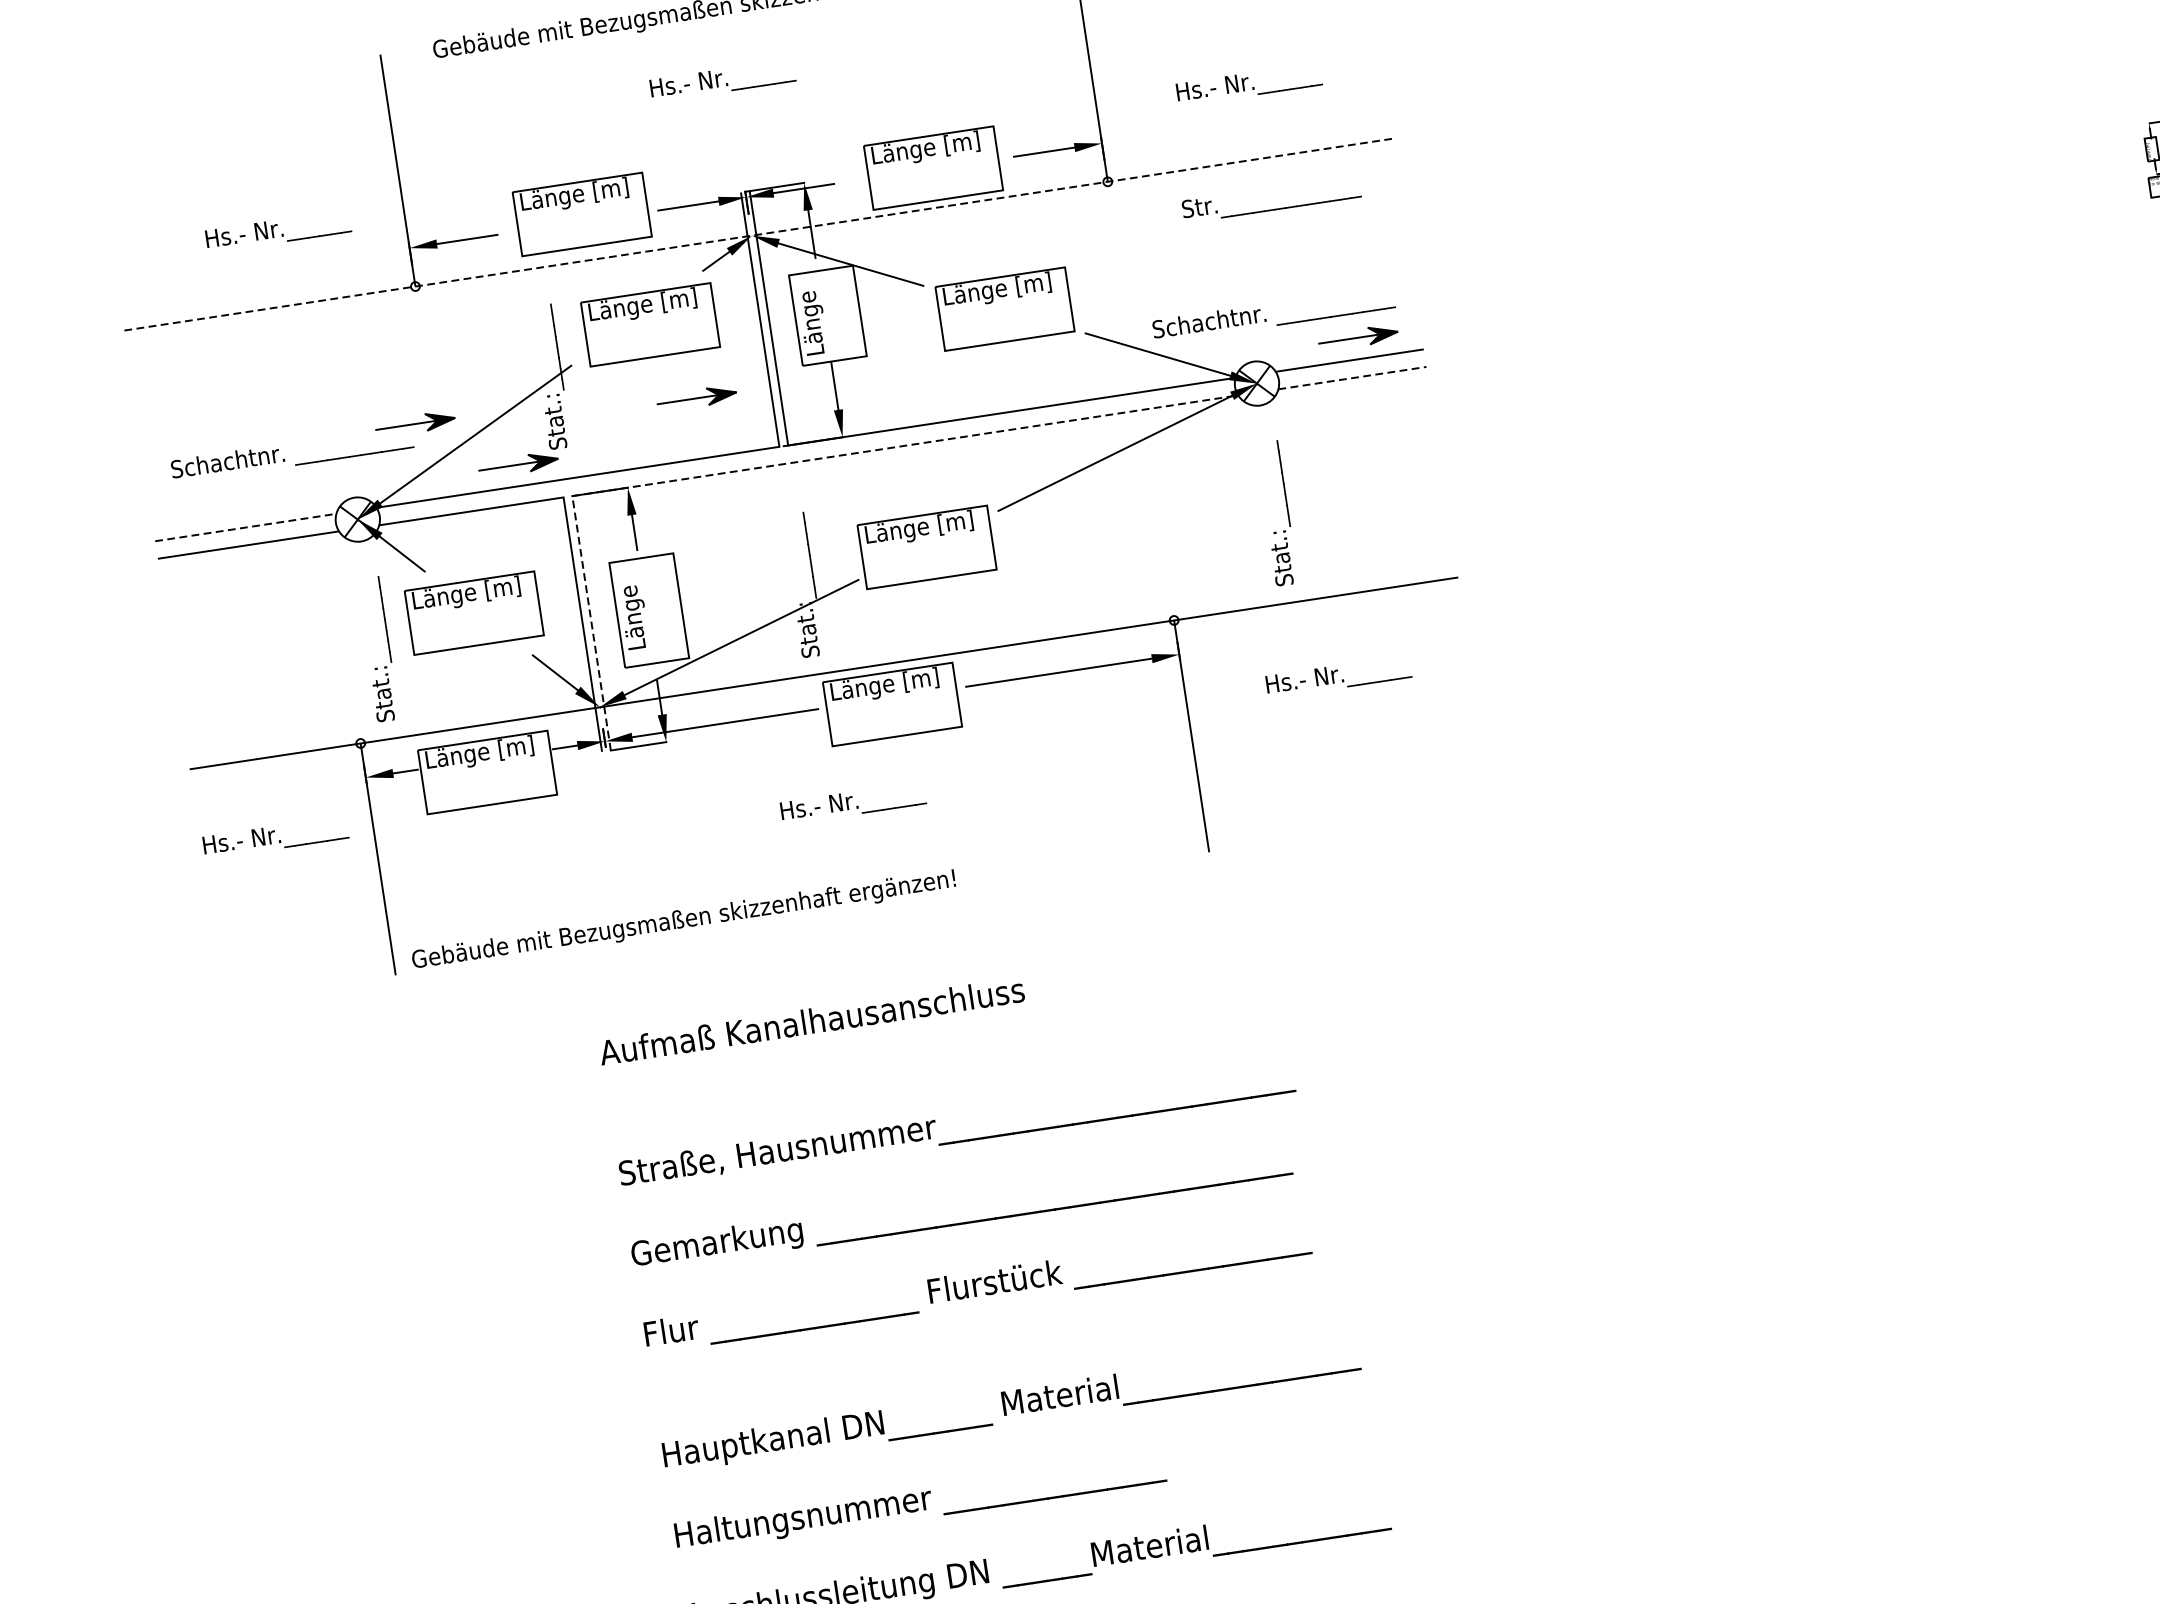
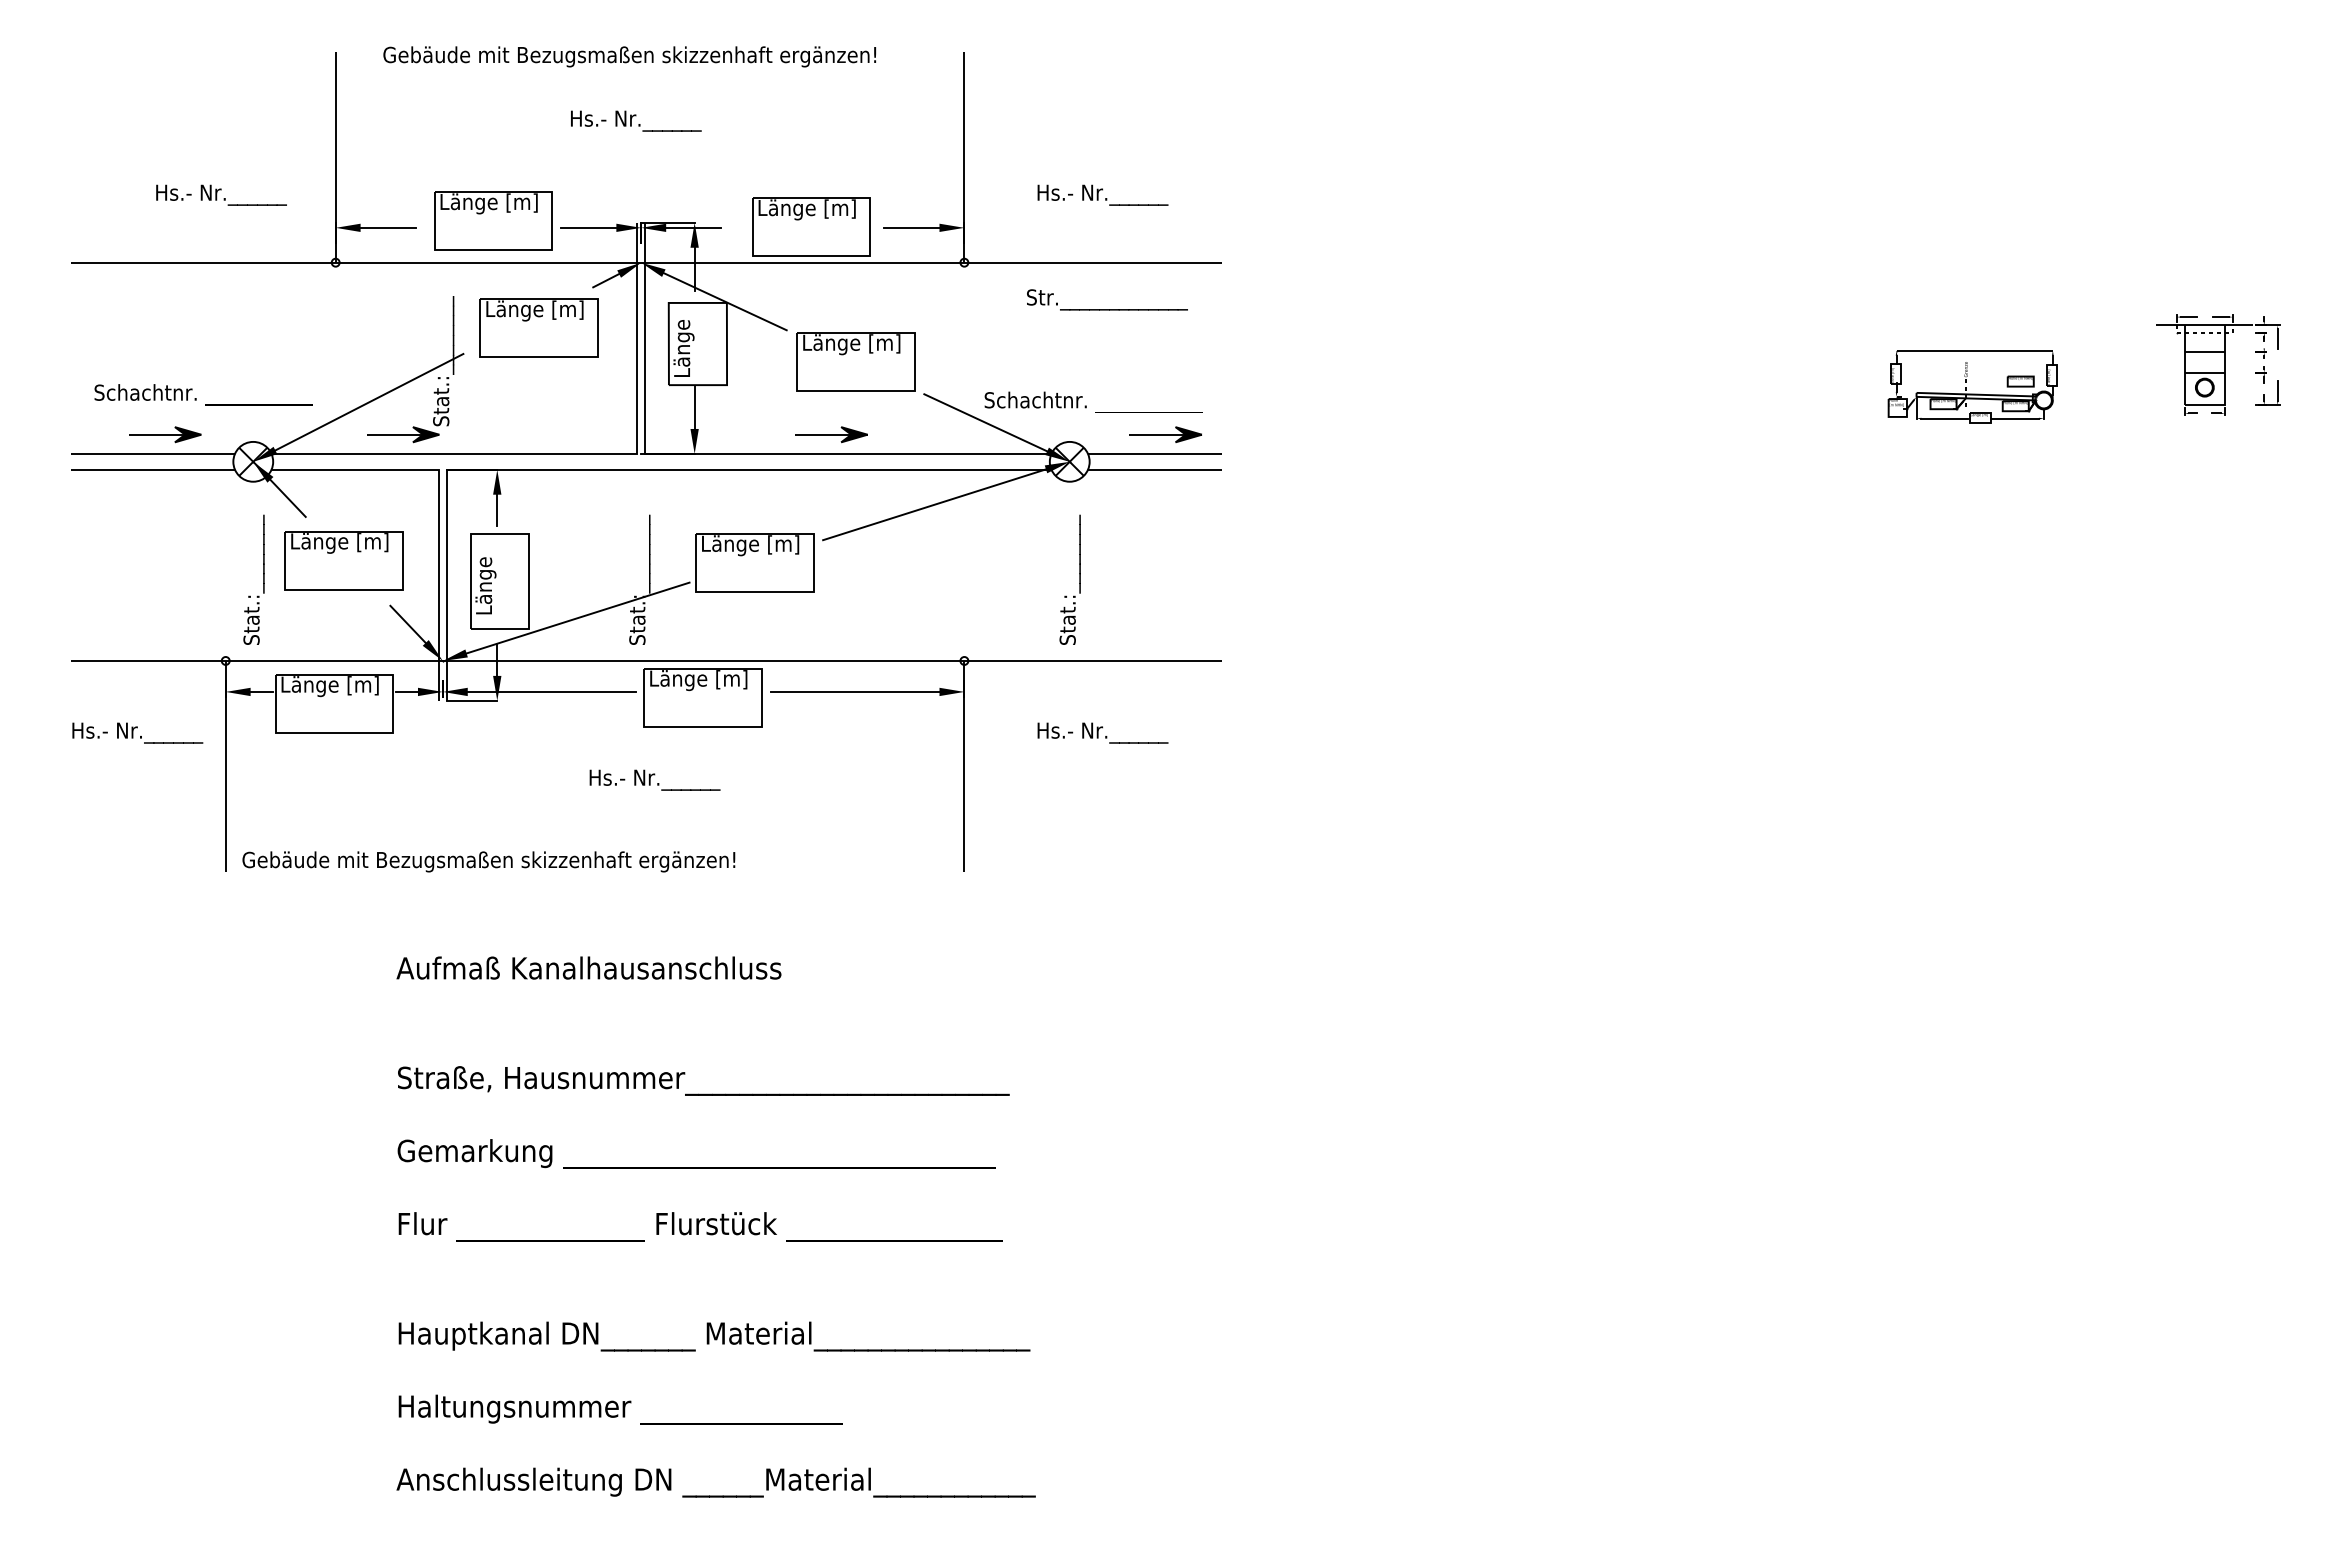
line: (757, 234) -> (646, 262), dashed -> solid
line: (1352, 377) -> (1155, 469), dashed -> solid
part: (696, 398) -> (831, 434), moved
part: (415, 423) -> (165, 434), moved
line: (776, 464) -> (632, 469), dashed -> solid
line: (246, 527) -> (153, 453), dashed -> solid

